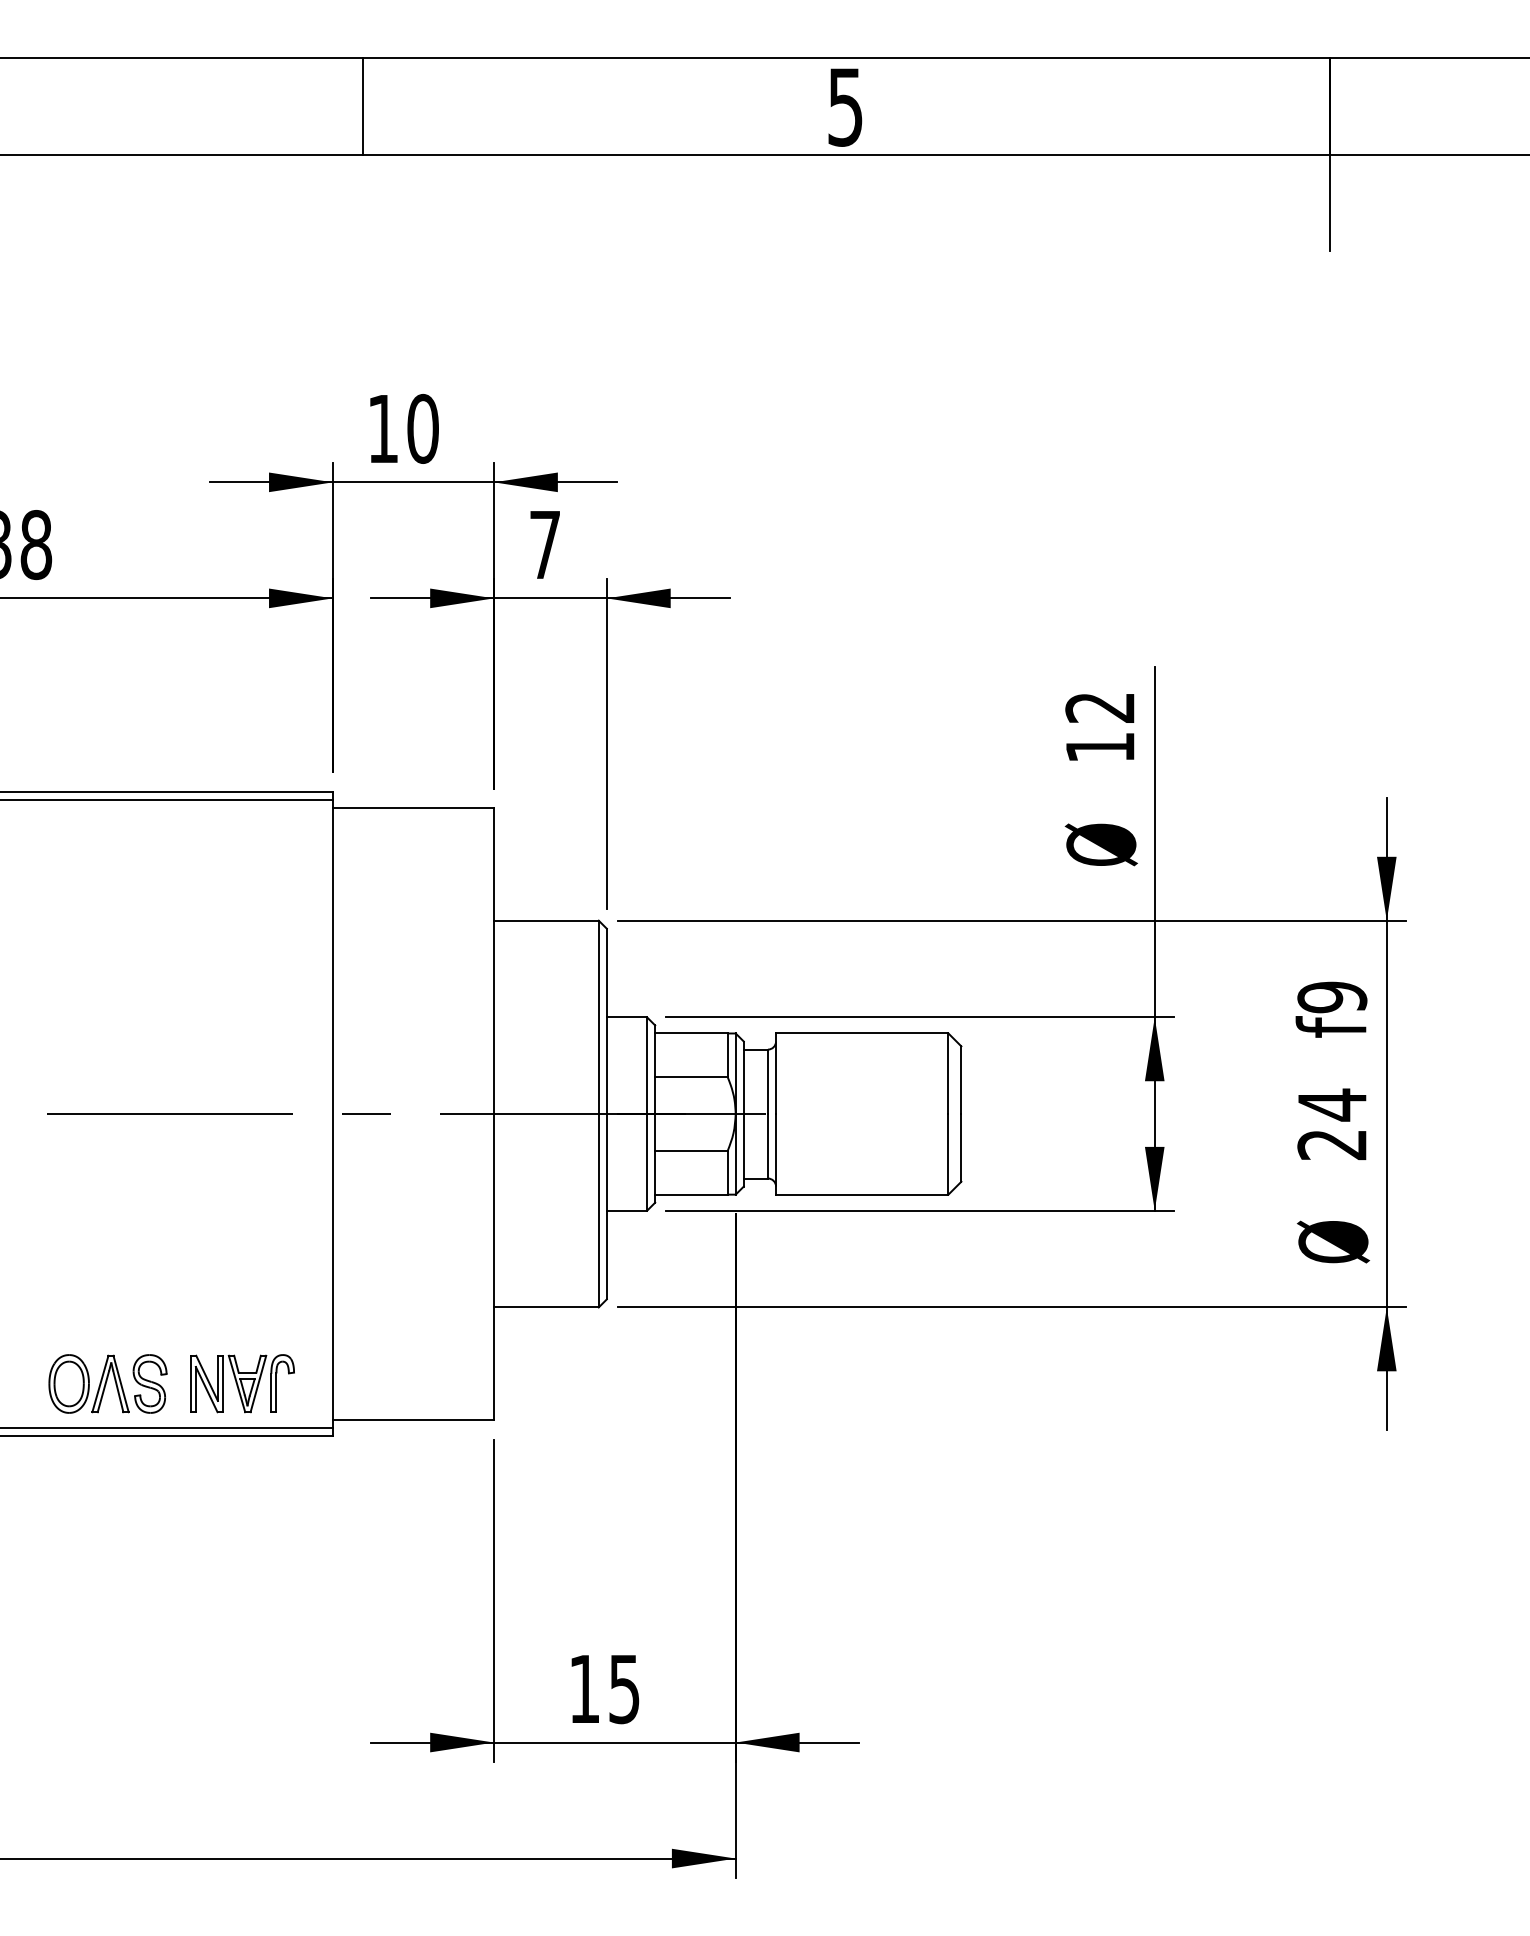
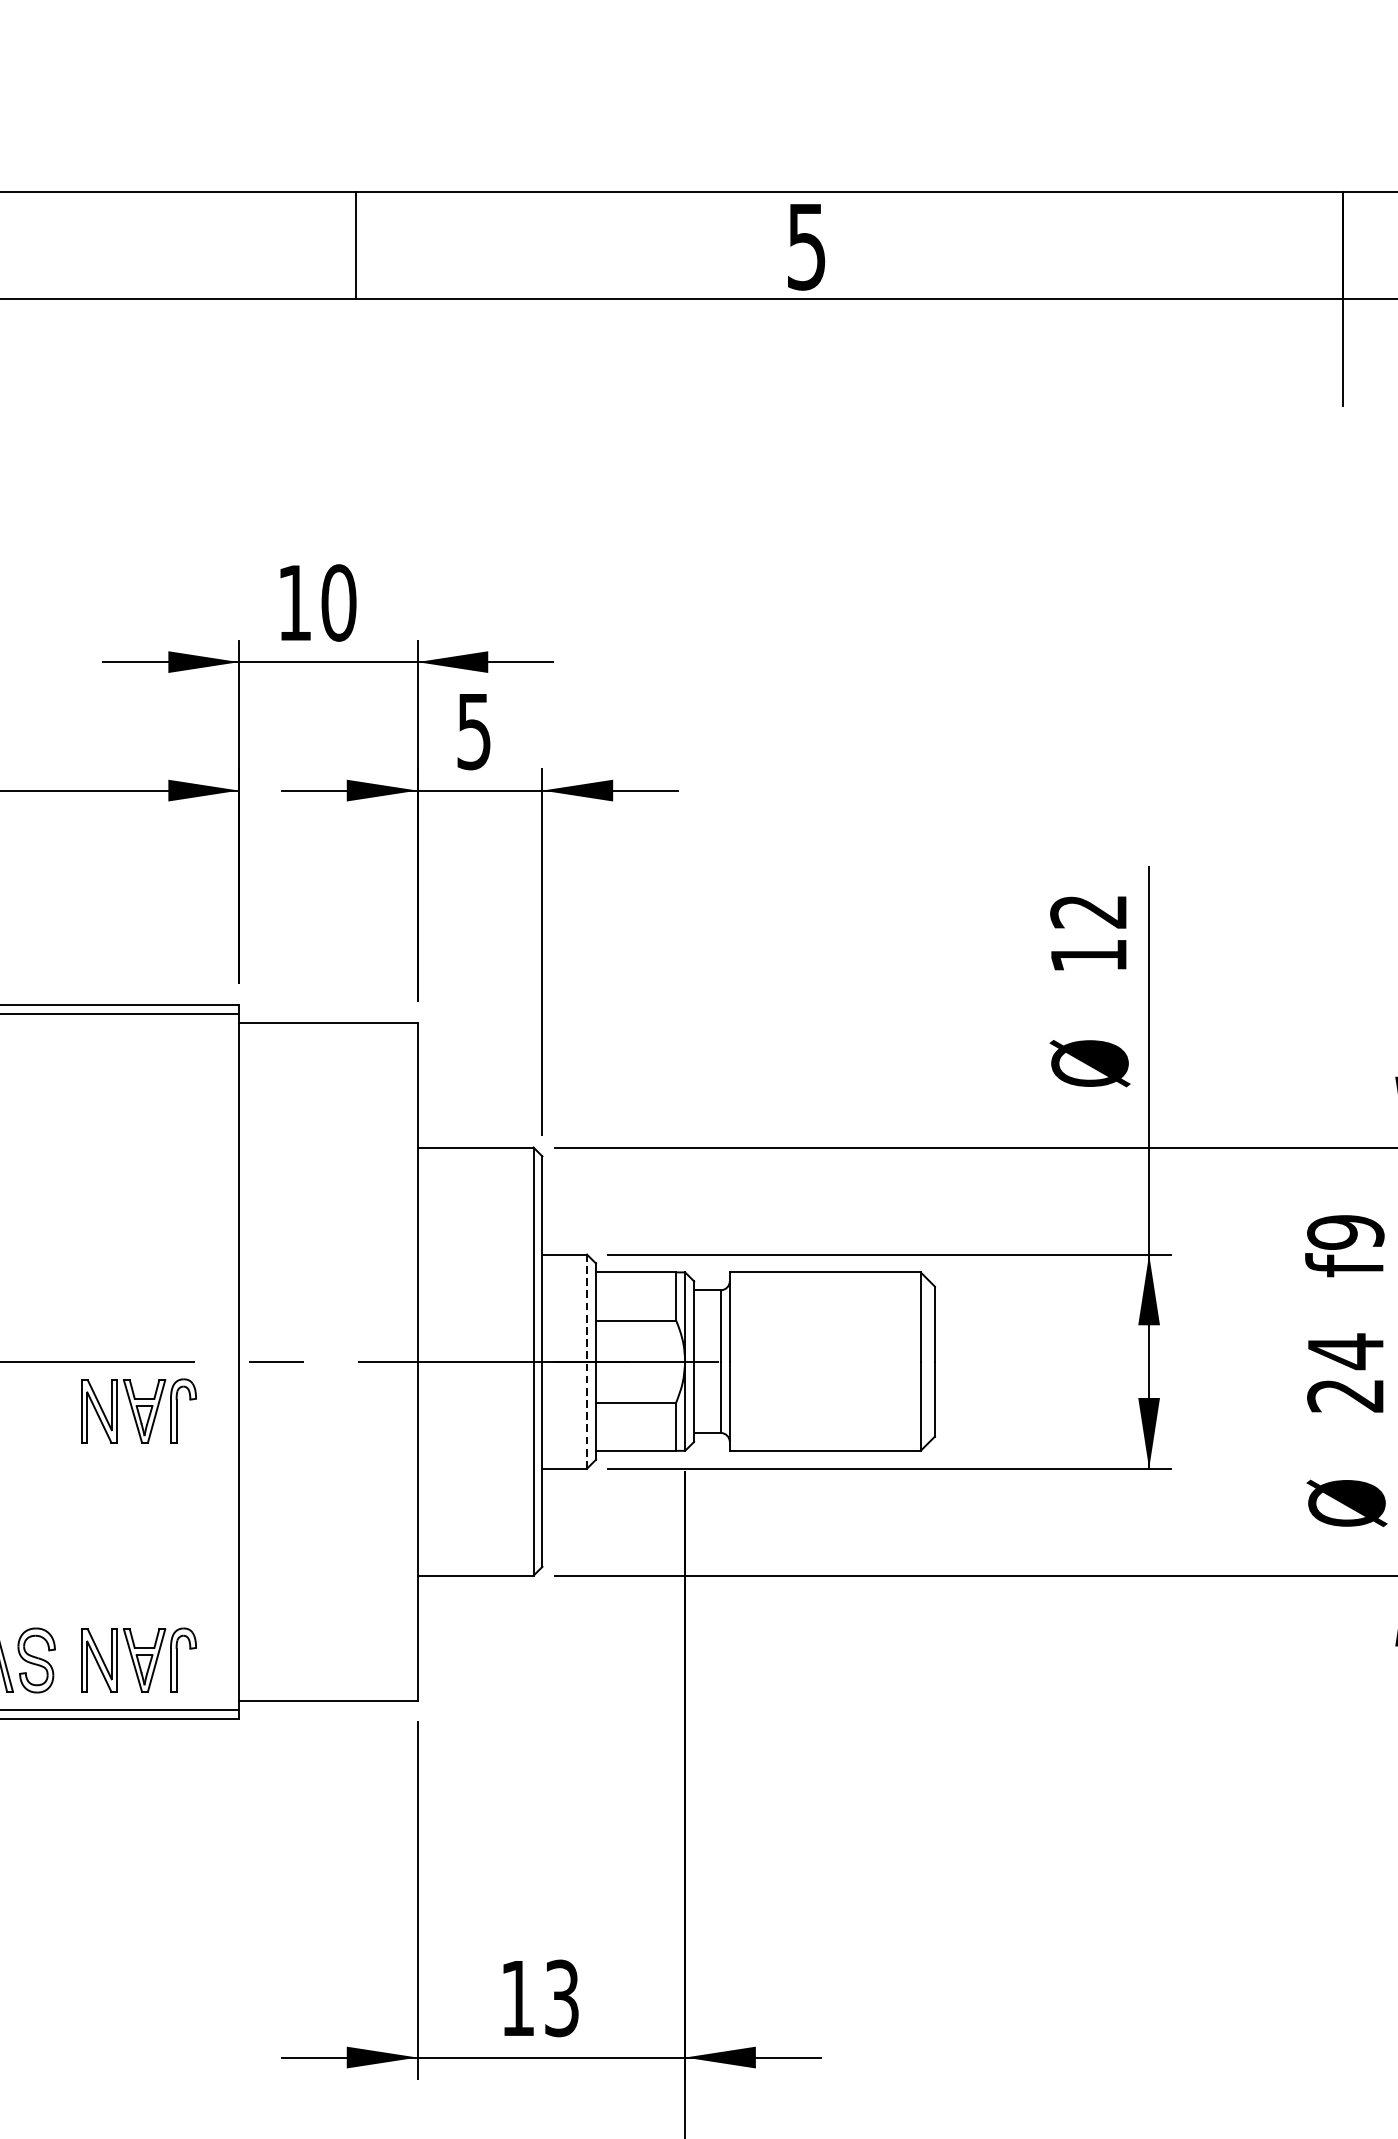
line: (363, 106) -> (356, 245), moved
text: (544, 545) -> (473, 732), 7 -> 5
line: (647, 1114) -> (587, 1362), solid -> dashed
part: (242, 1158) -> (138, 1410), added
text: (624, 1688) -> (561, 1997), 15 -> 13

